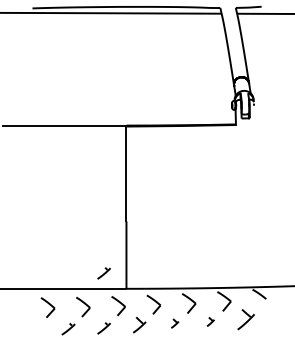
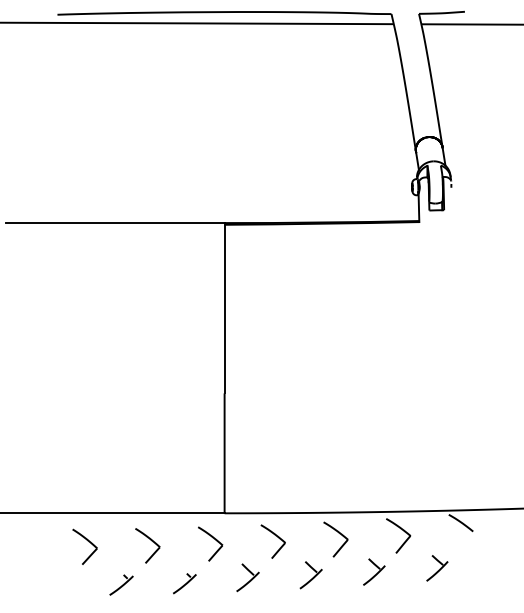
part: (103, 273) -> (183, 486), removed
part: (245, 319) -> (436, 567), size x0.71
part: (210, 321) -> (374, 571), size x1.67
part: (174, 323) -> (310, 574), size x1.67

